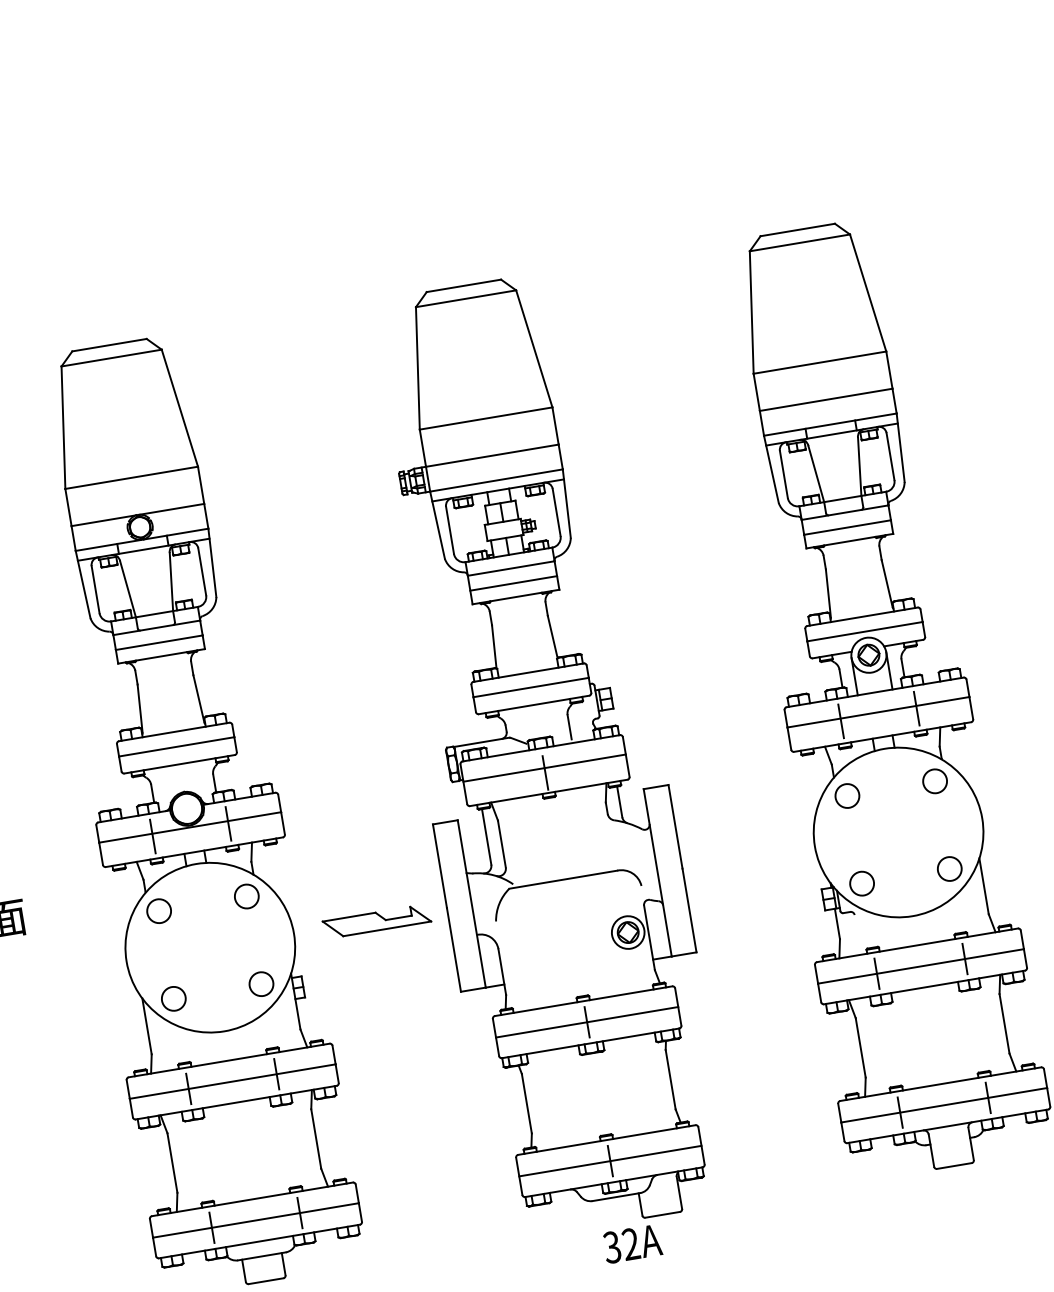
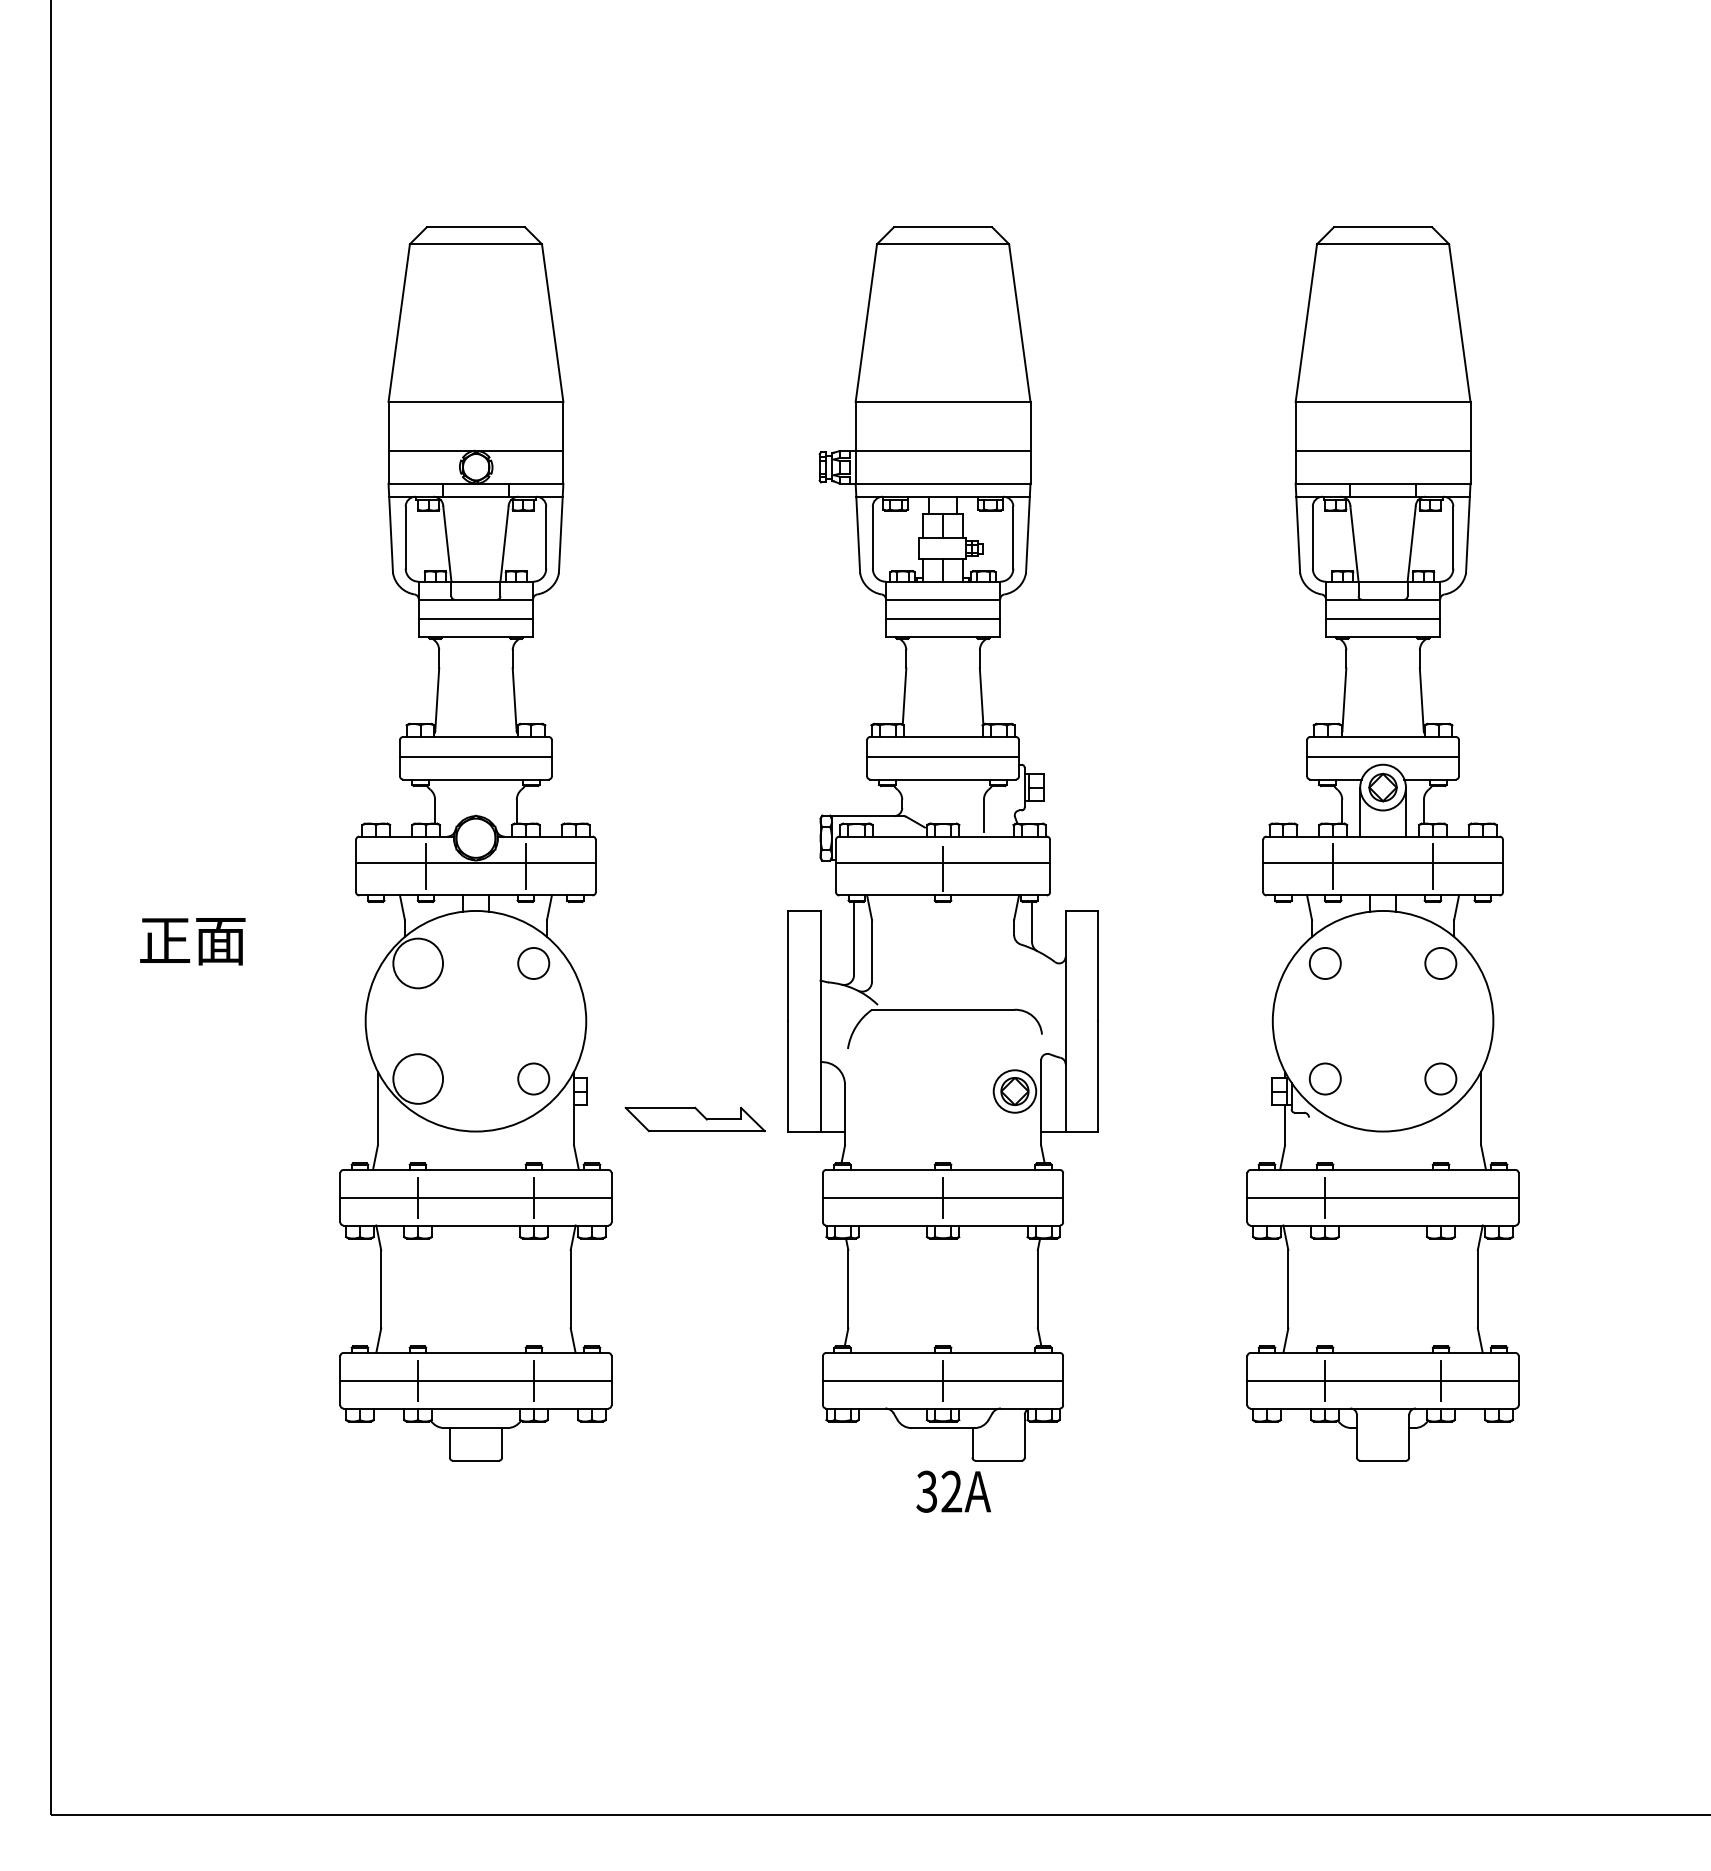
circle: (158, 911) -> (417, 963), size x1.6
part: (376, 921) -> (694, 1119), moved
line: (965, 958) -> (1441, 1197), removed
circle: (173, 998) -> (417, 1078), size x1.6

